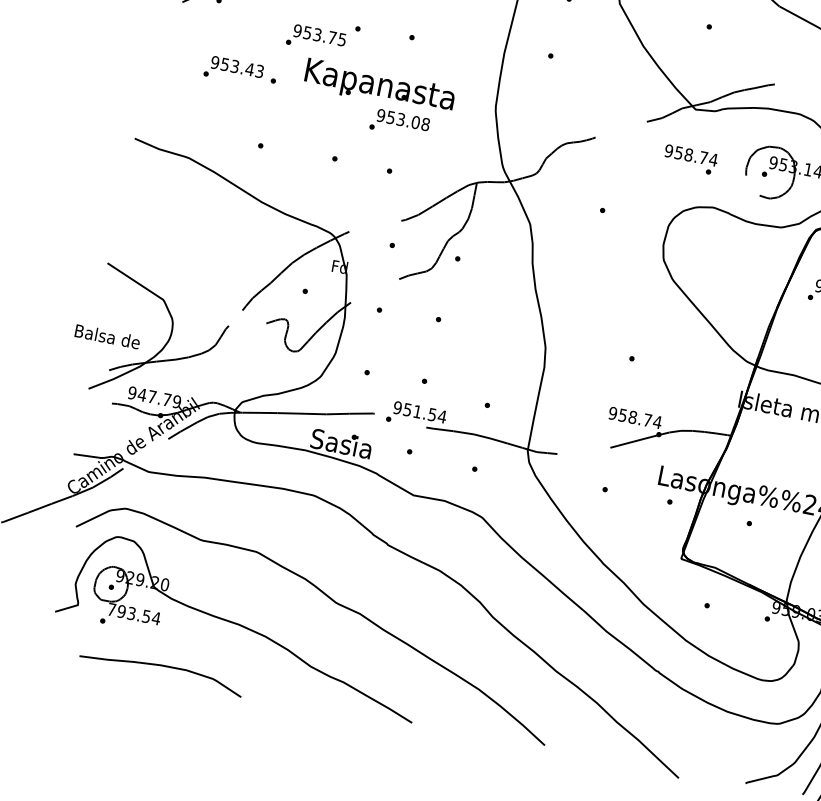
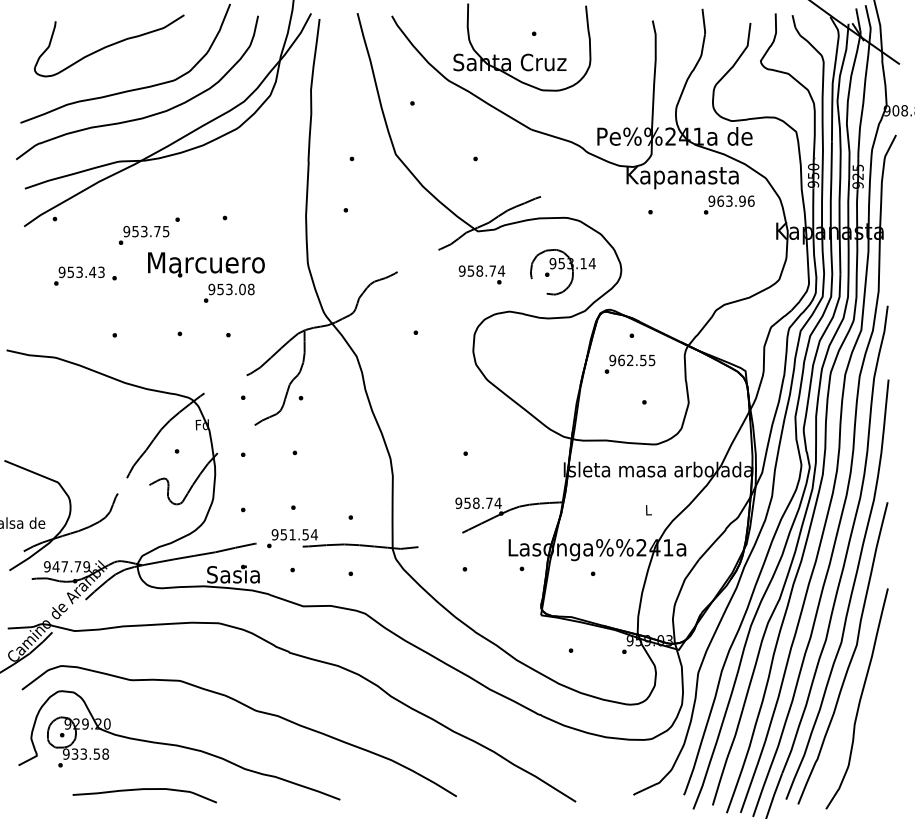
text: (379, 87) -> (205, 265), Kapanasta -> Marcuero
text: (133, 613) -> (85, 753), 793.54 -> 933.58
curve: (159, 666) -> (142, 790), moved

